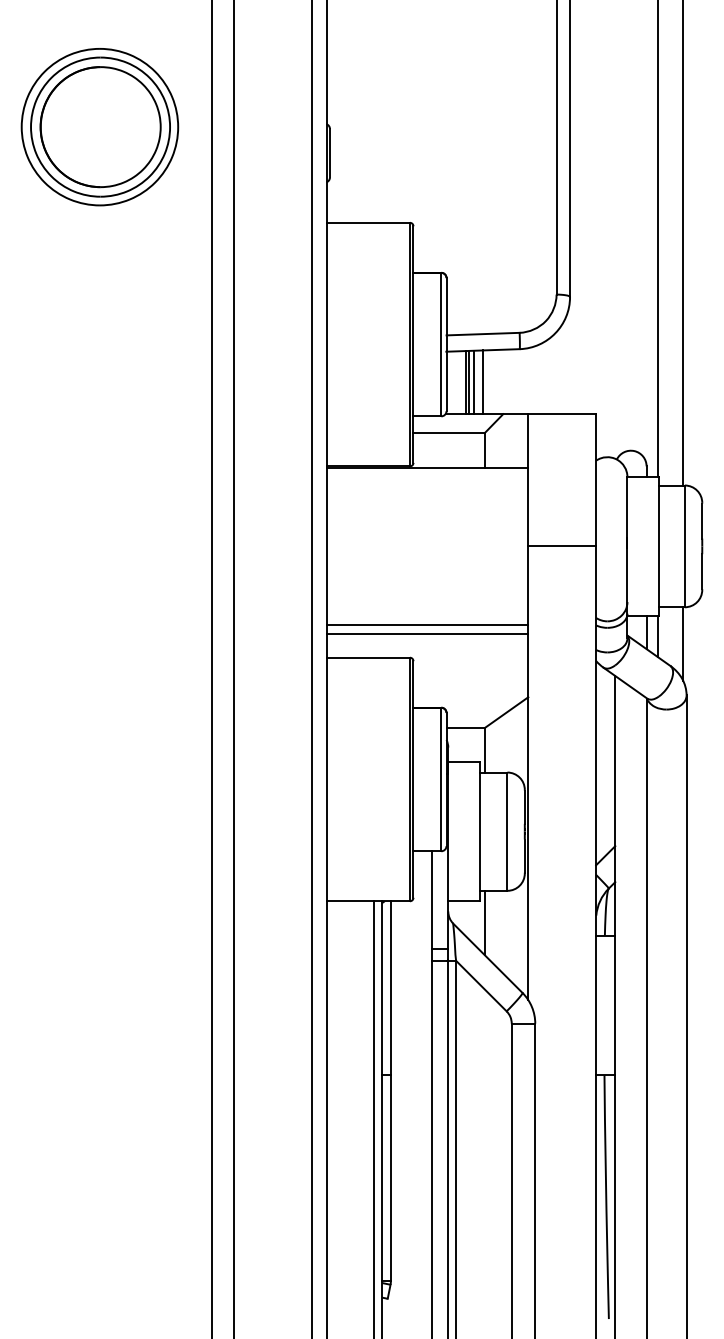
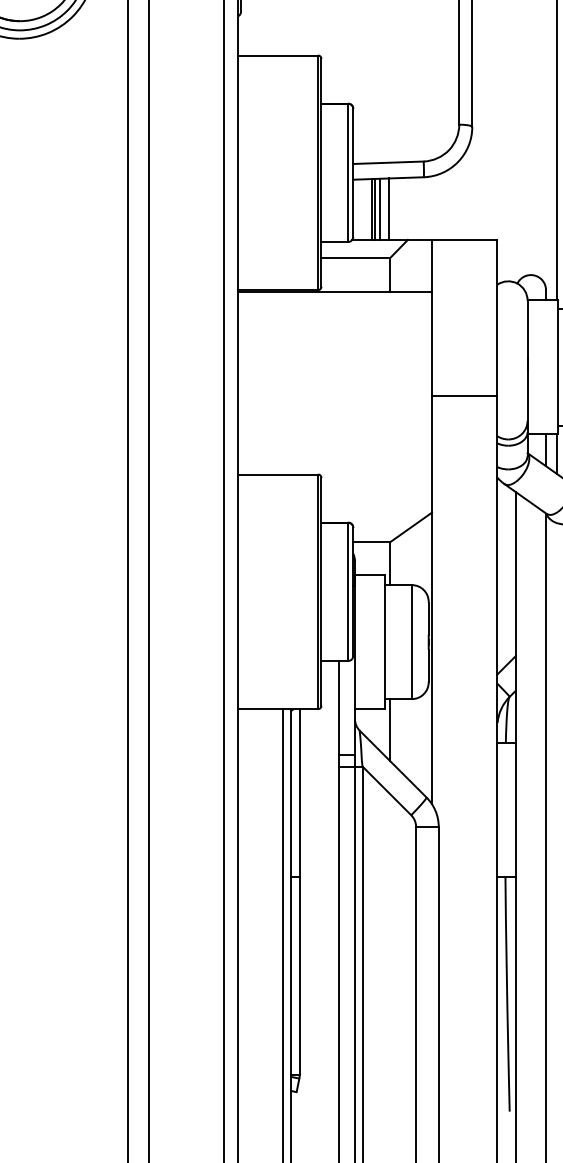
line: (562, 546) -> (465, 396), moved
line: (427, 624) -> (334, 442), removed
line: (427, 634) -> (334, 452), removed

